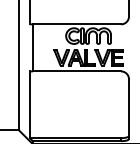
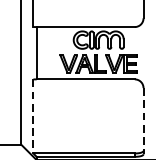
line: (29, 105) -> (33, 117), solid -> dashed
line: (128, 109) -> (142, 121), solid -> dashed

